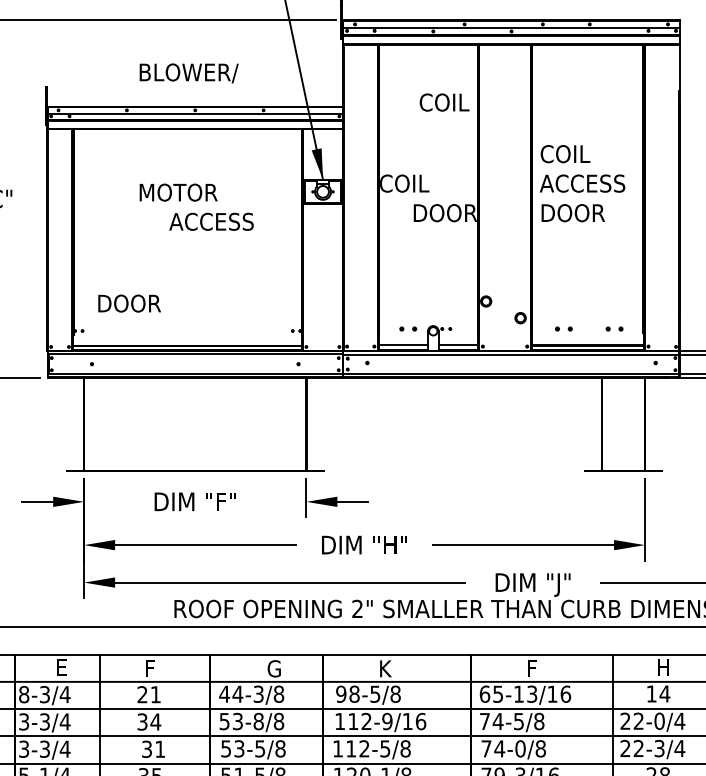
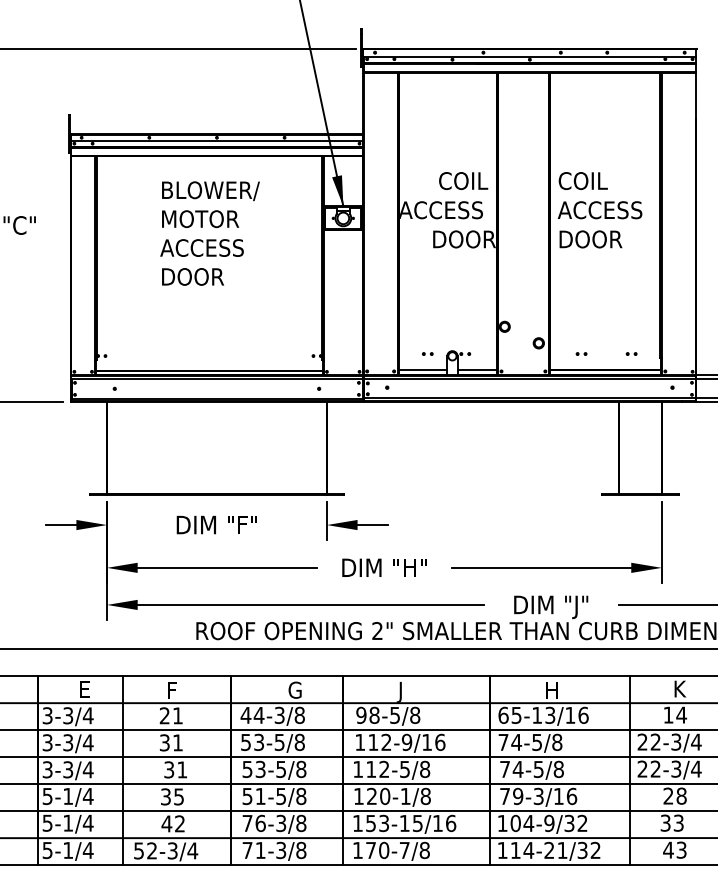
text: (188, 73) -> (210, 191), moved
text: (444, 103) -> (463, 181), moved
text: (422, 183) -> (441, 210), COIL -> ACCESS
text: (210, 221) -> (201, 247), moved
text: (129, 303) -> (192, 276), moved
part: (408, 328) -> (427, 353), size x0.62
part: (563, 328) -> (581, 353), size x0.62
part: (614, 328) -> (631, 353), size x0.62
text: (663, 667) -> (680, 688), H -> K
text: (534, 669) -> (552, 690), F -> H
text: (383, 670) -> (403, 691), K -> J
text: (23, 694) -> (47, 715), 8-3/4 -> 3-3/4
text: (258, 720) -> (279, 741), 53-8/8 -> 53-5/8
text: (659, 720) -> (676, 741), 22-0/4 -> 22-3/4
text: (155, 721) -> (177, 742), 34 -> 31
text: (520, 748) -> (538, 769), 74-0/8 -> 74-5/8

